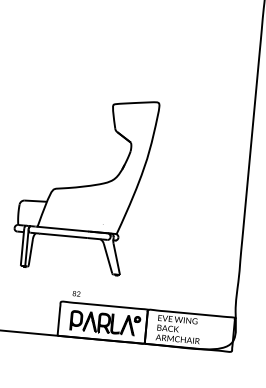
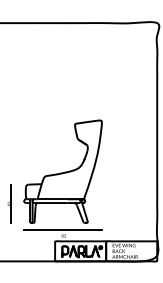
line: (75, 282) -> (62, 229), added

